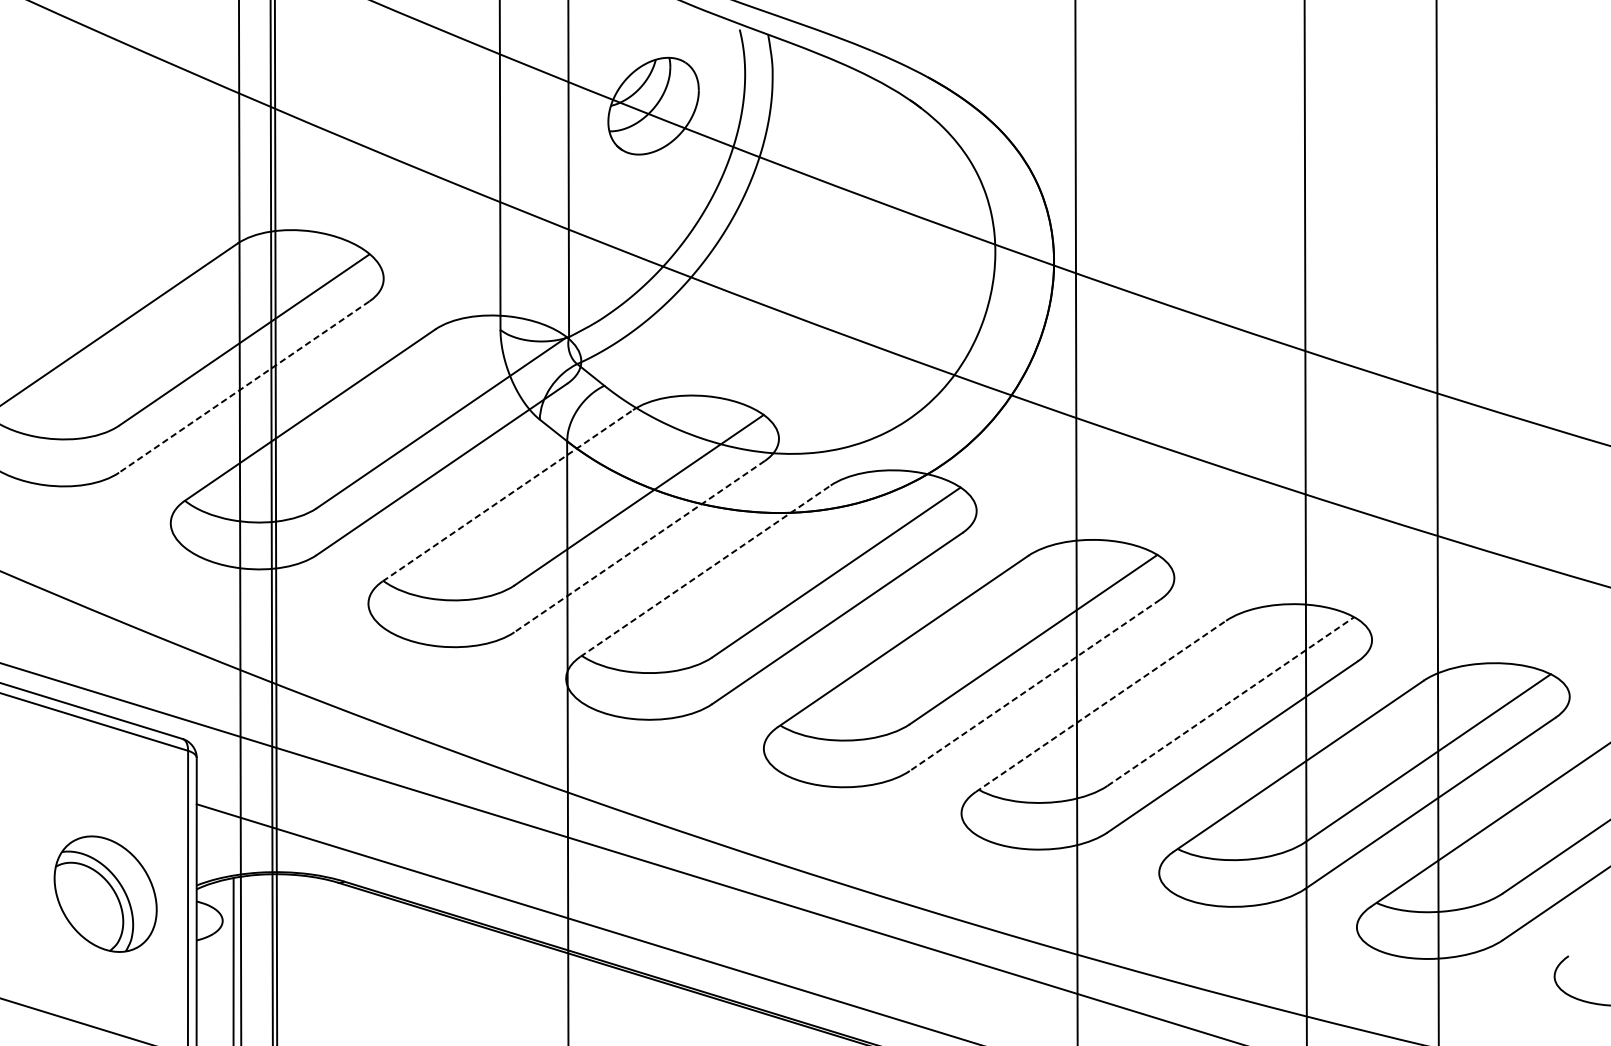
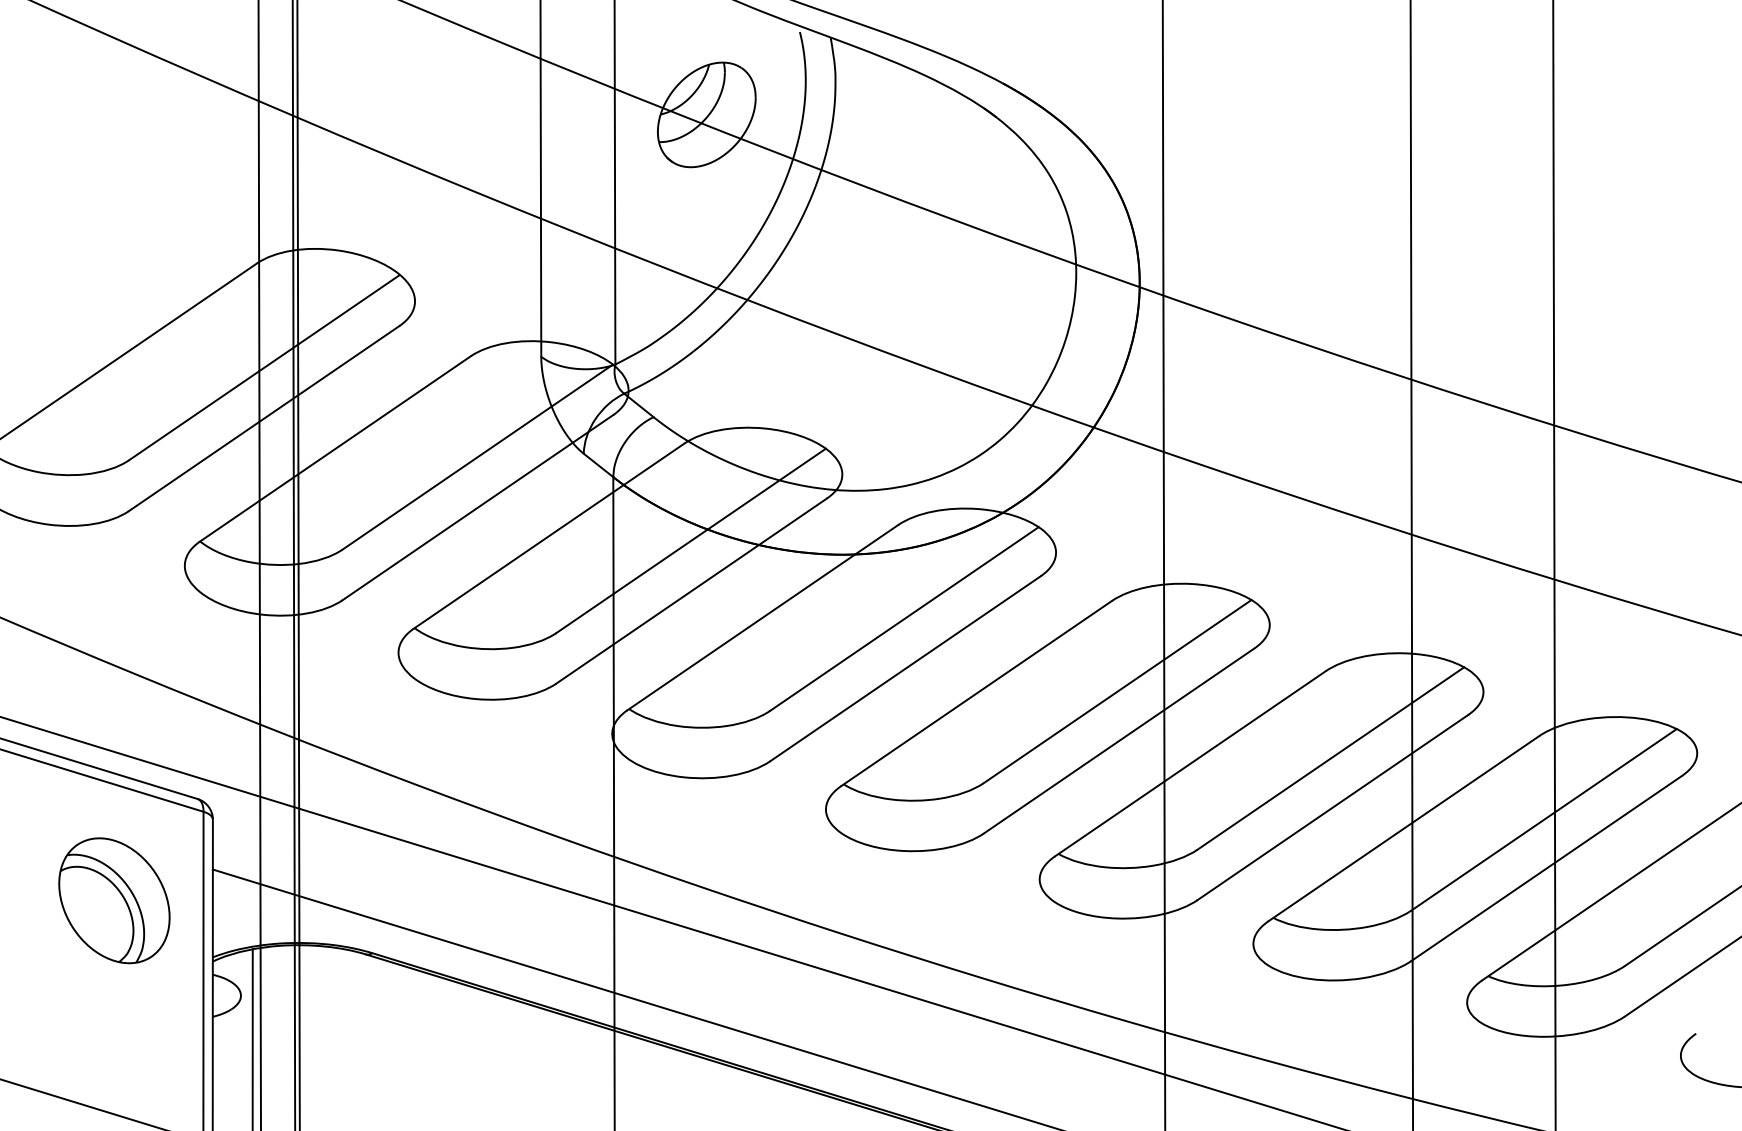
line: (244, 387) -> (264, 418), dashed -> solid
line: (508, 496) -> (549, 536), dashed -> solid
line: (639, 547) -> (691, 591), dashed -> solid
line: (705, 571) -> (762, 617), dashed -> solid
line: (1035, 685) -> (1119, 741), dashed -> solid
line: (1230, 701) -> (1330, 758), dashed -> solid
line: (1101, 706) -> (1190, 763), dashed -> solid
part: (105, 893) -> (114, 900), moved

